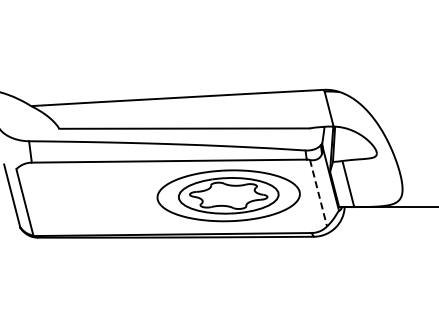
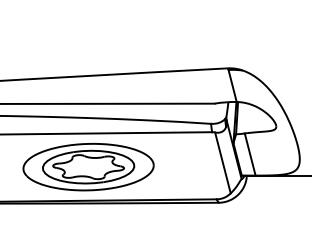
line: (318, 193) -> (222, 163), dashed -> solid
part: (228, 195) -> (88, 166), moved

